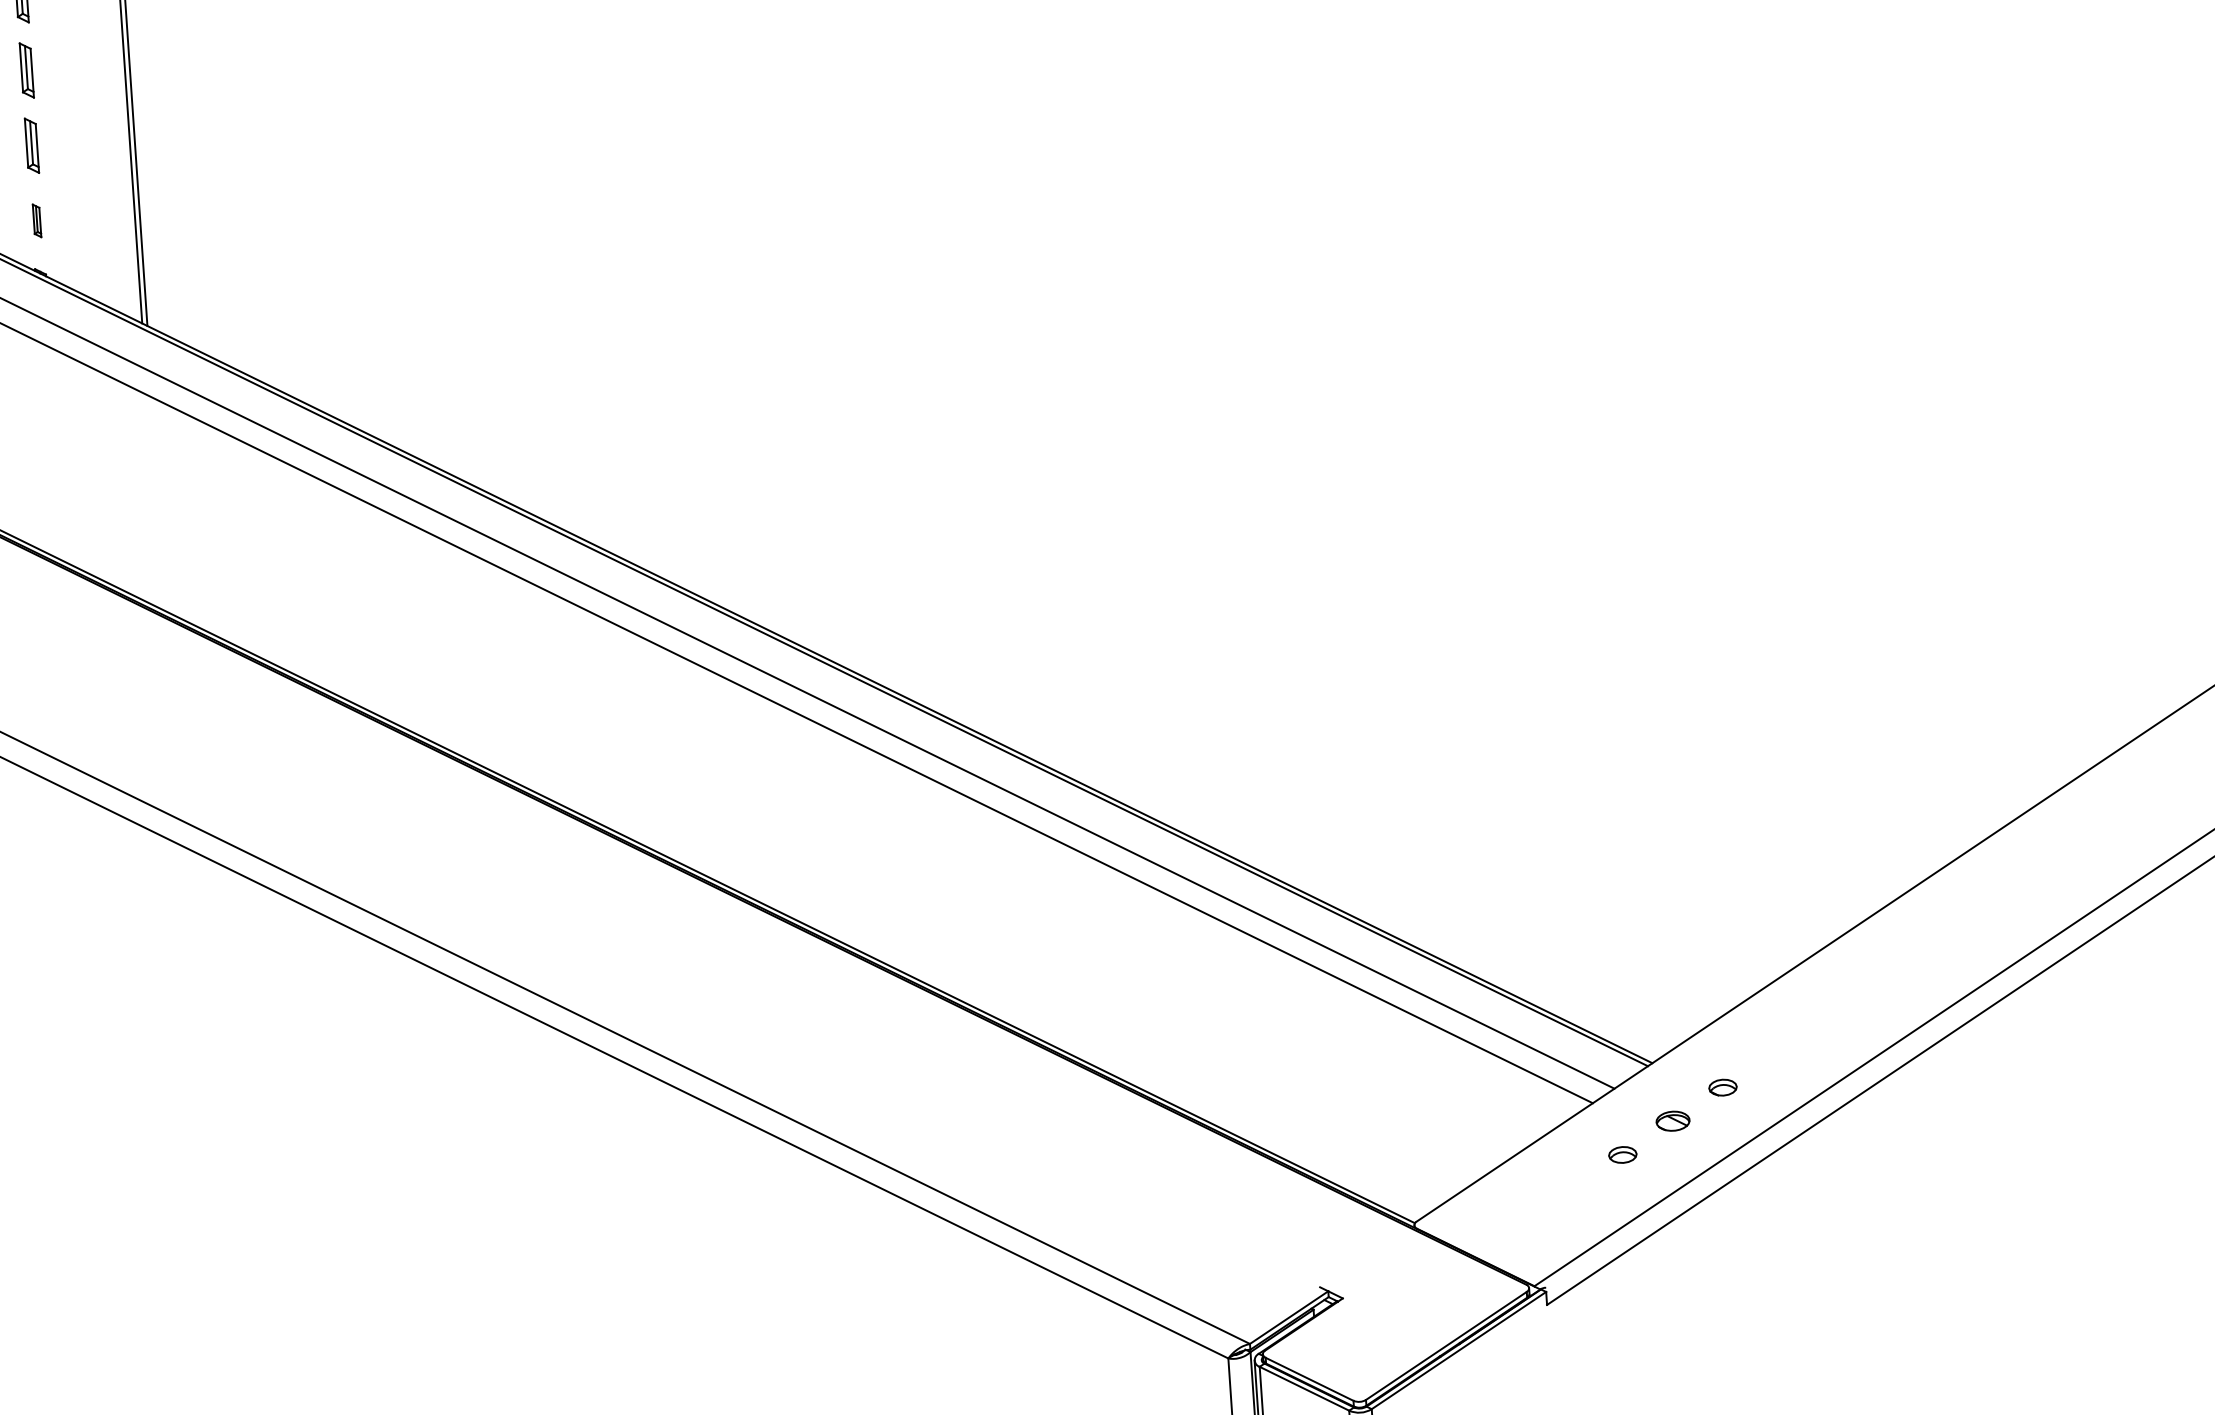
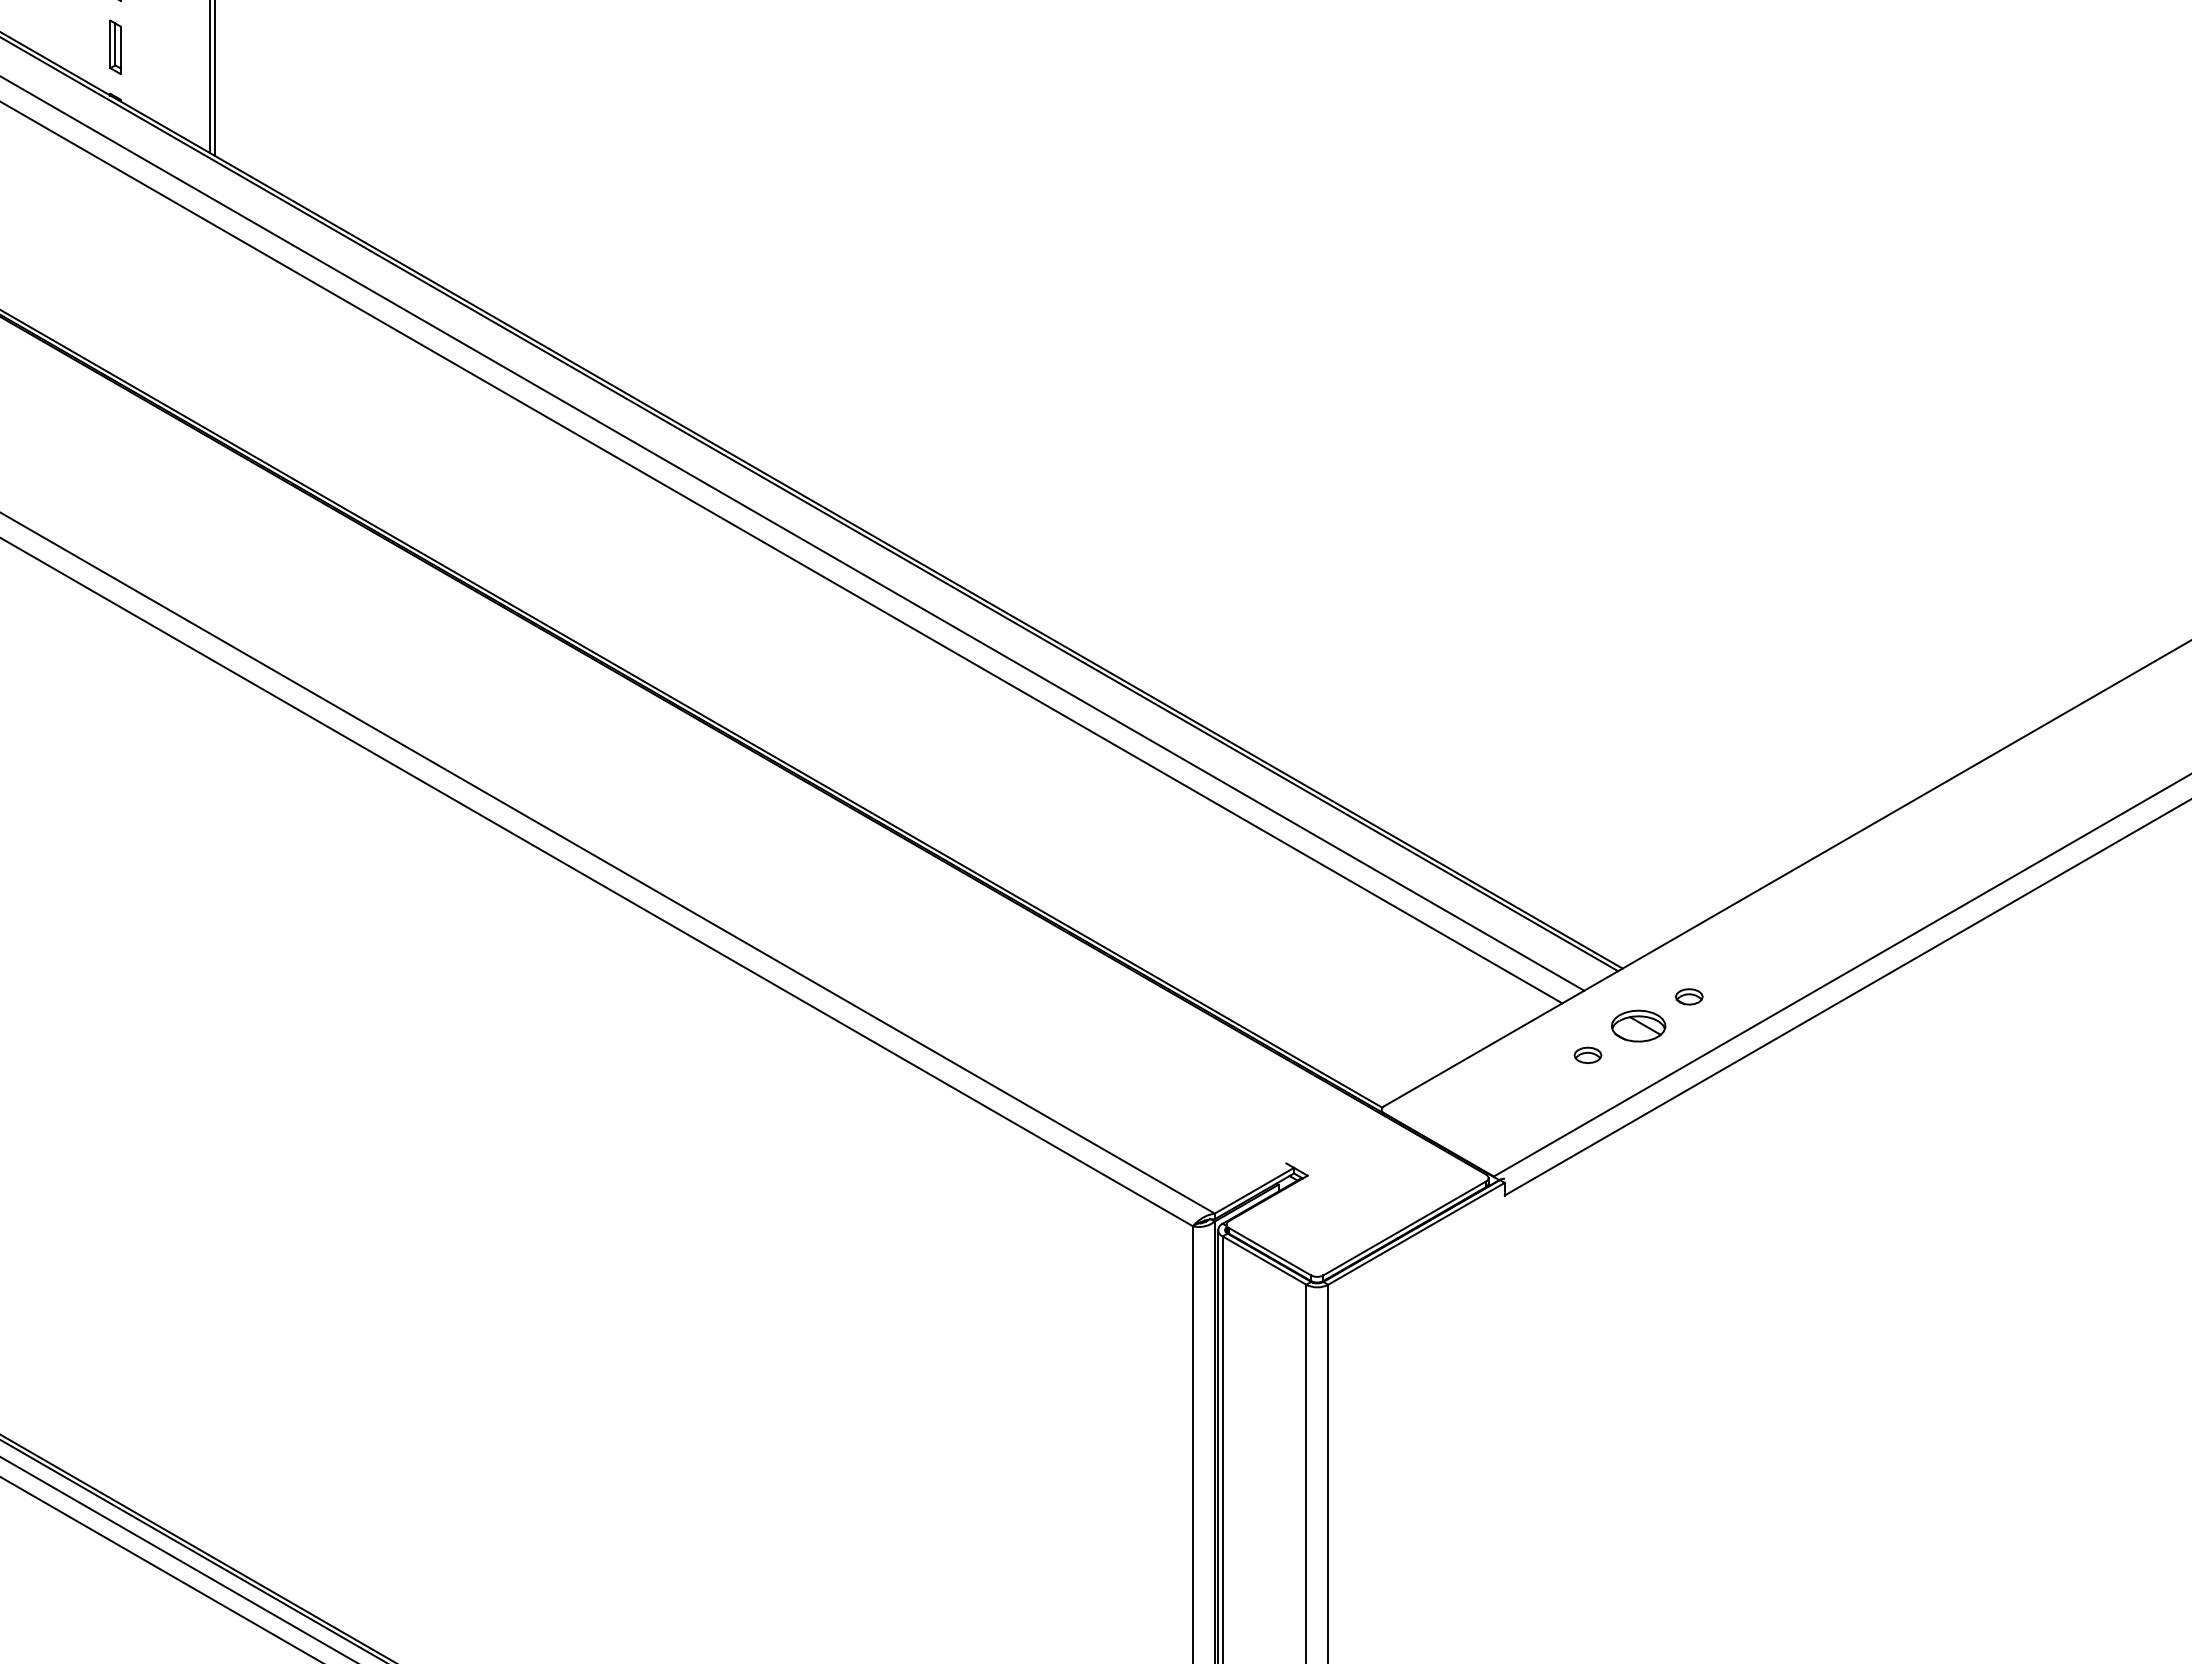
part: (37, 220) -> (115, 46), size x1.67
part: (1672, 1120) -> (1638, 1025), size x1.67

